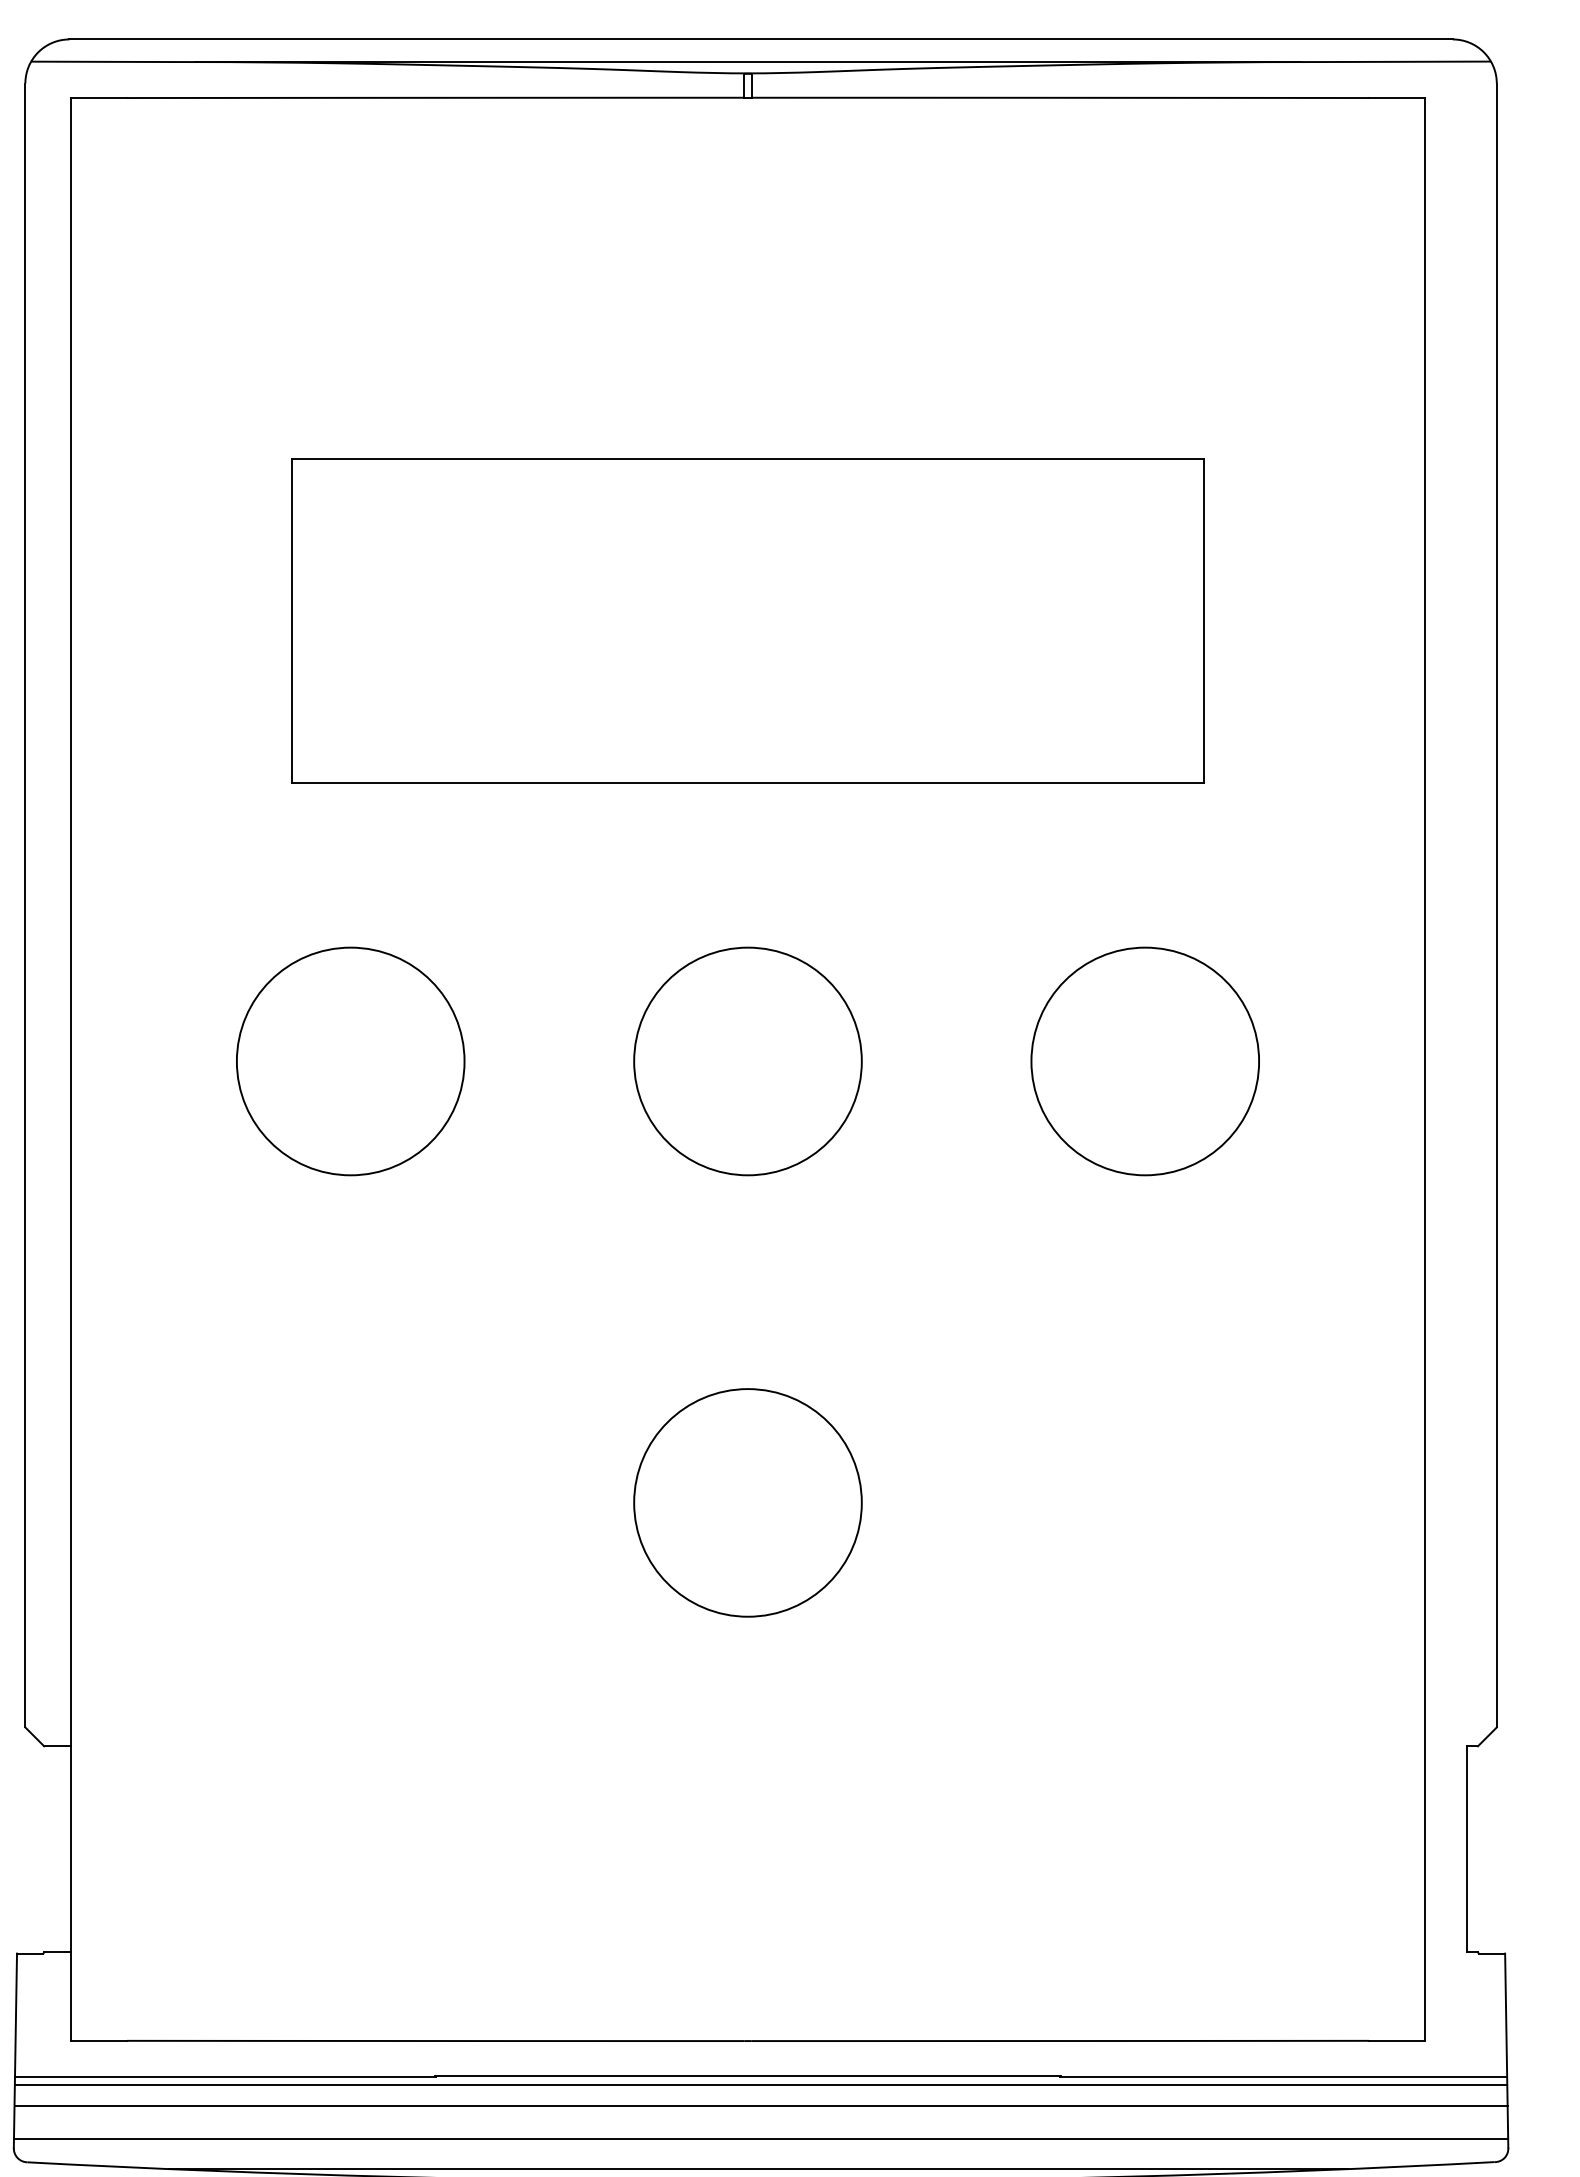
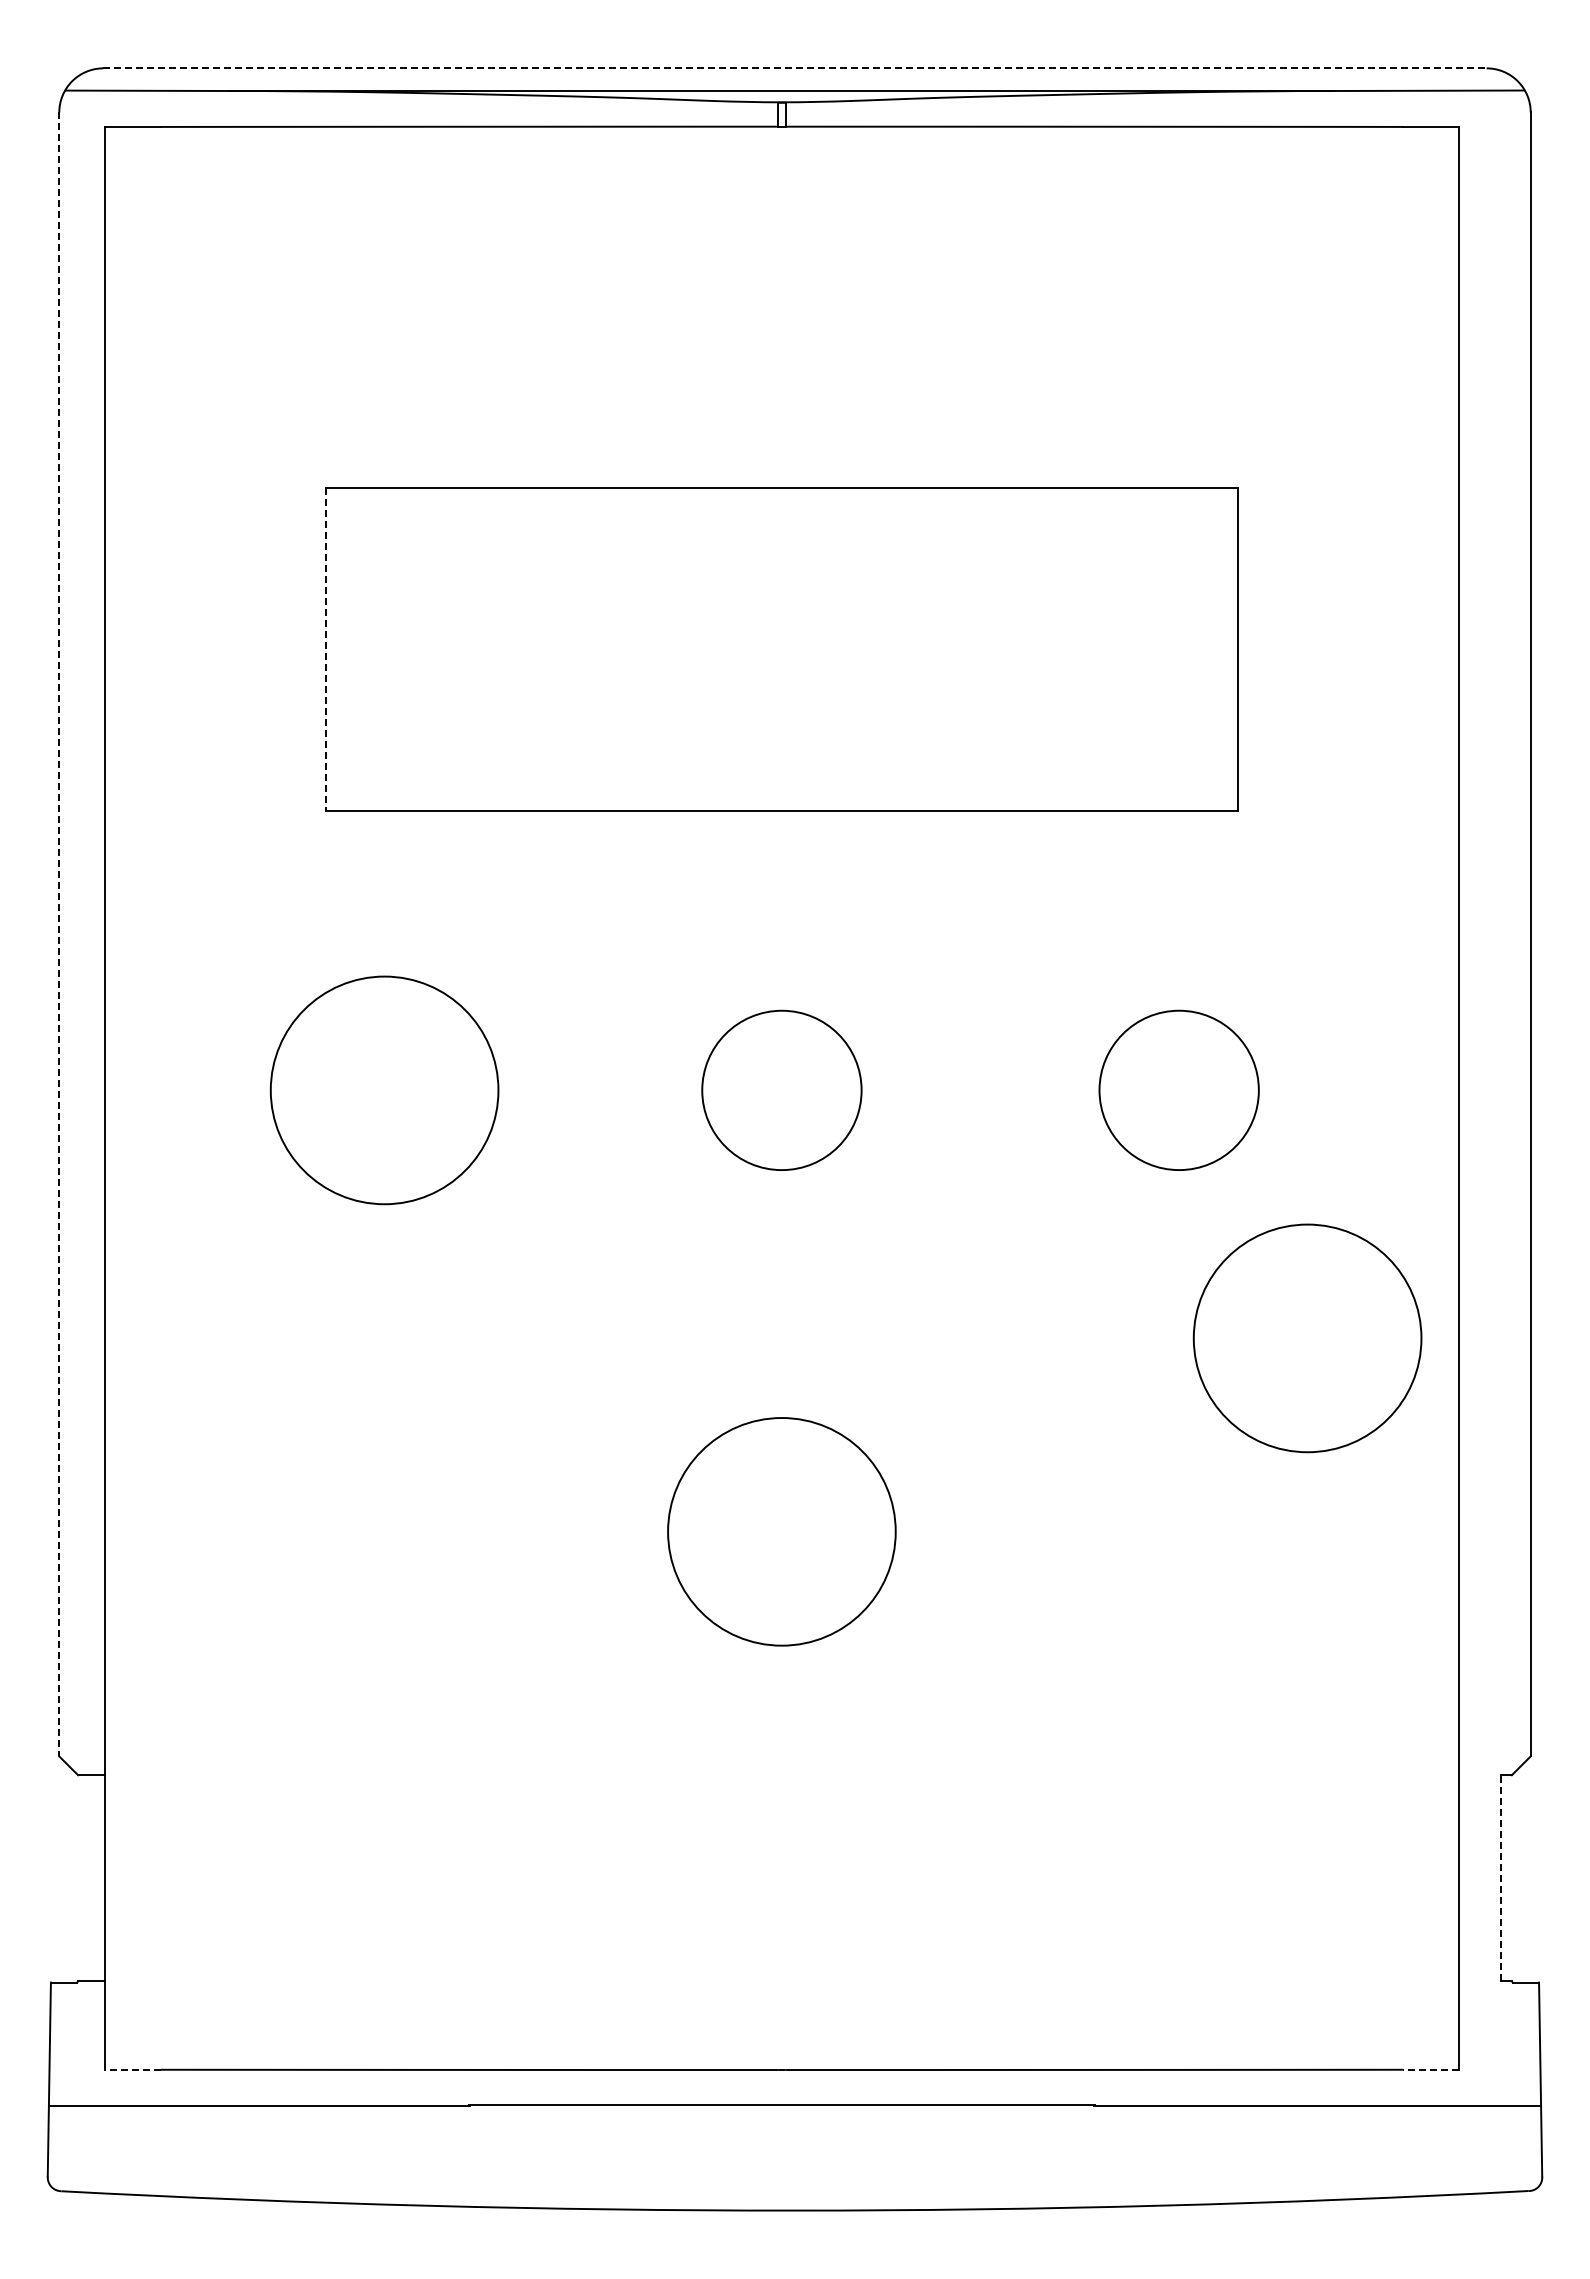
line: (760, 39) -> (794, 68), solid -> dashed
line: (291, 620) -> (325, 649), solid -> dashed
line: (25, 905) -> (59, 934), solid -> dashed
circle: (747, 1061) -> (781, 1090), size x0.7
circle: (1145, 1061) -> (1179, 1090), size x0.7
circle: (1273, 1309) -> (1307, 1338), added
line: (1467, 1849) -> (1501, 1878), solid -> dashed
line: (98, 2041) -> (132, 2070), solid -> dashed
line: (1396, 2041) -> (1430, 2070), solid -> dashed
line: (760, 2085) -> (794, 2114), removed
line: (760, 2106) -> (794, 2135), removed
line: (760, 2139) -> (794, 2168), removed
line: (758, 2169) -> (792, 2198), removed

